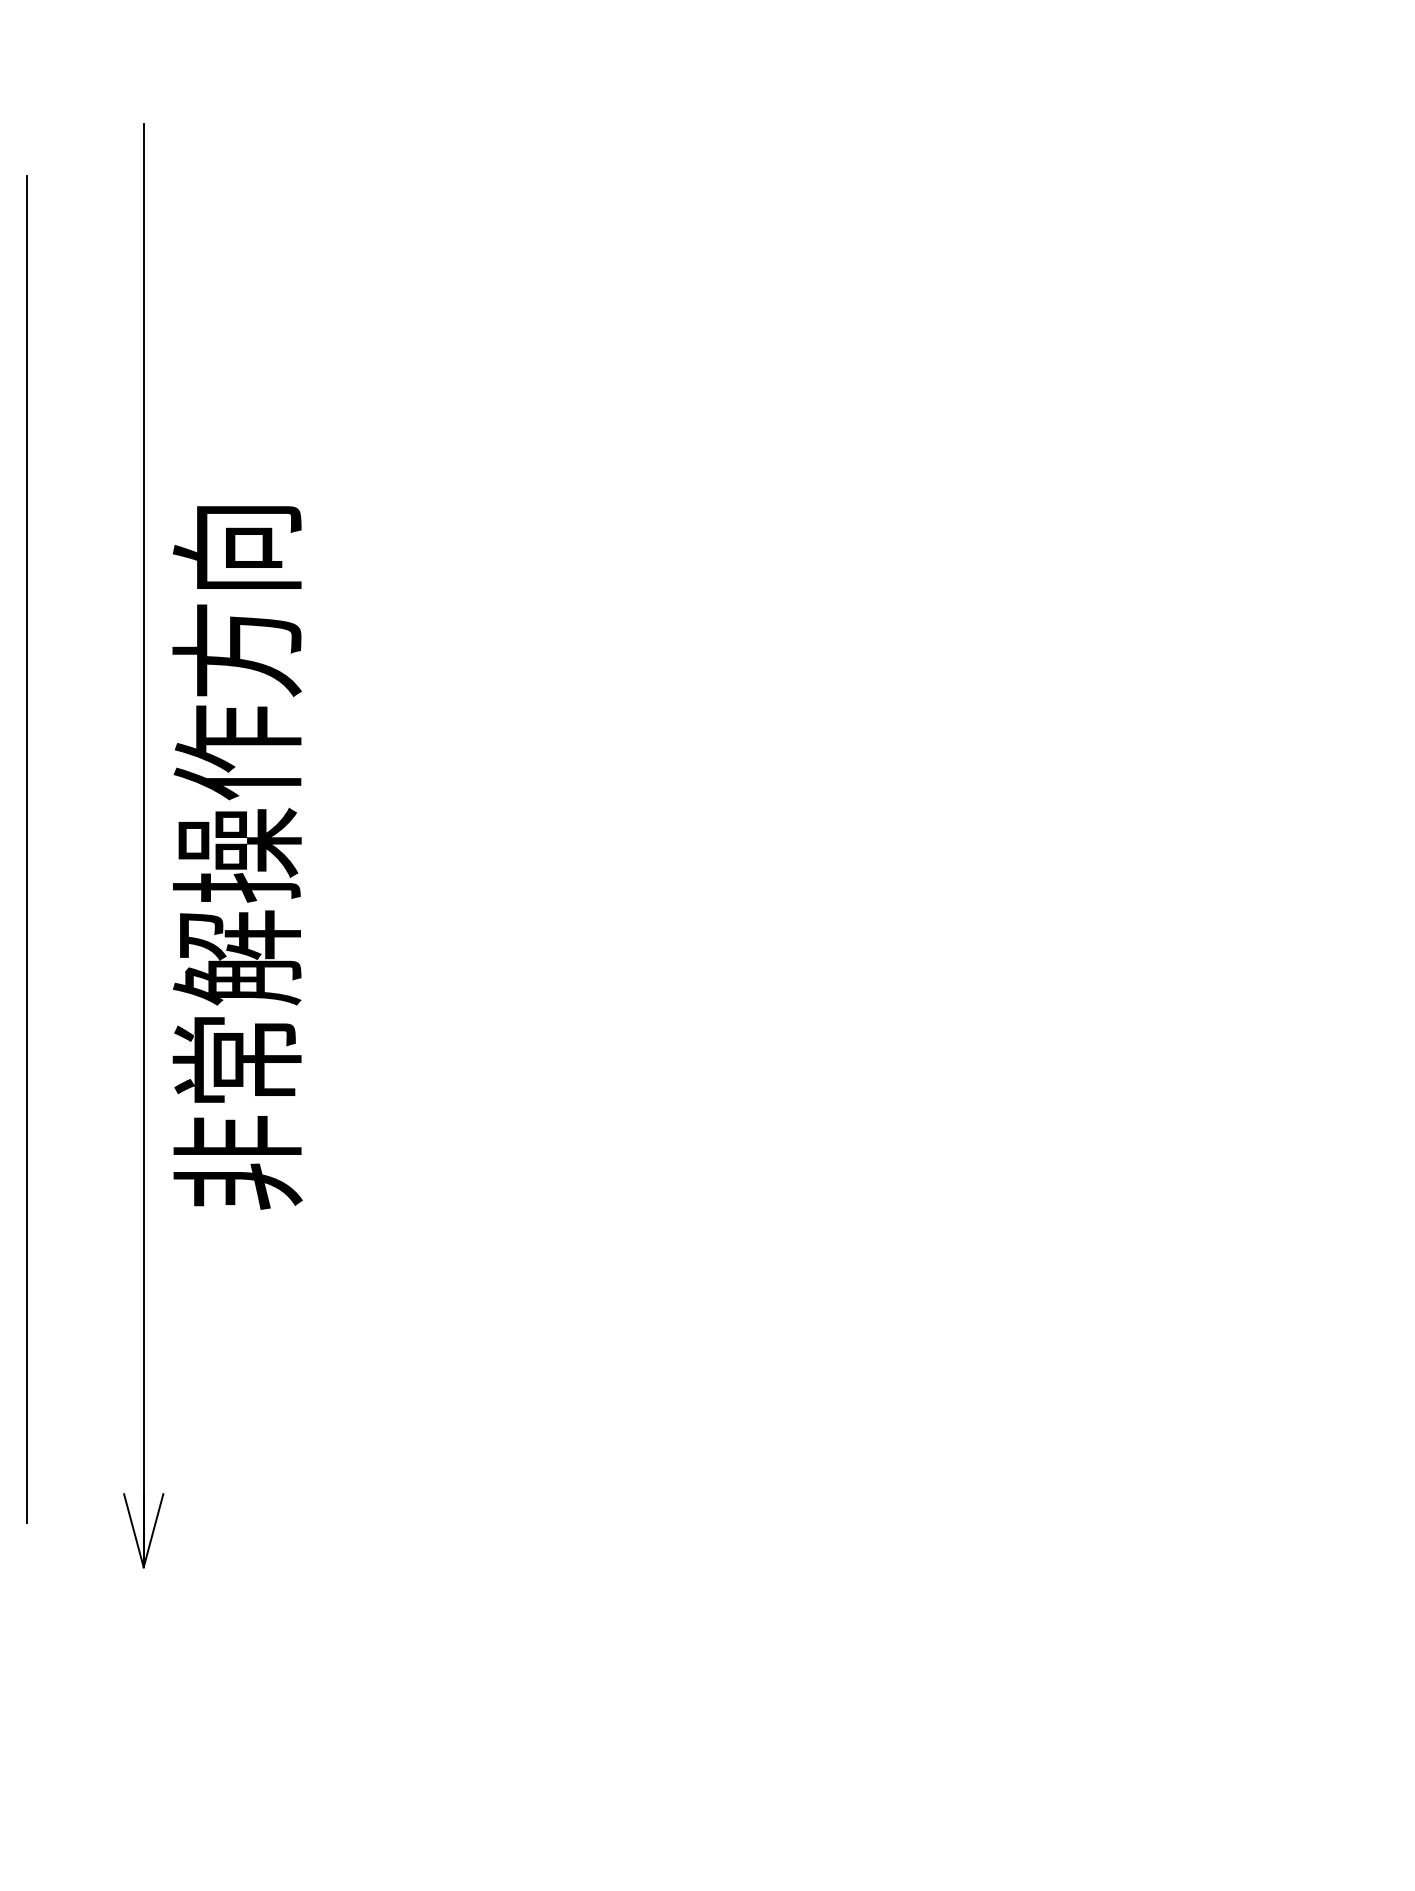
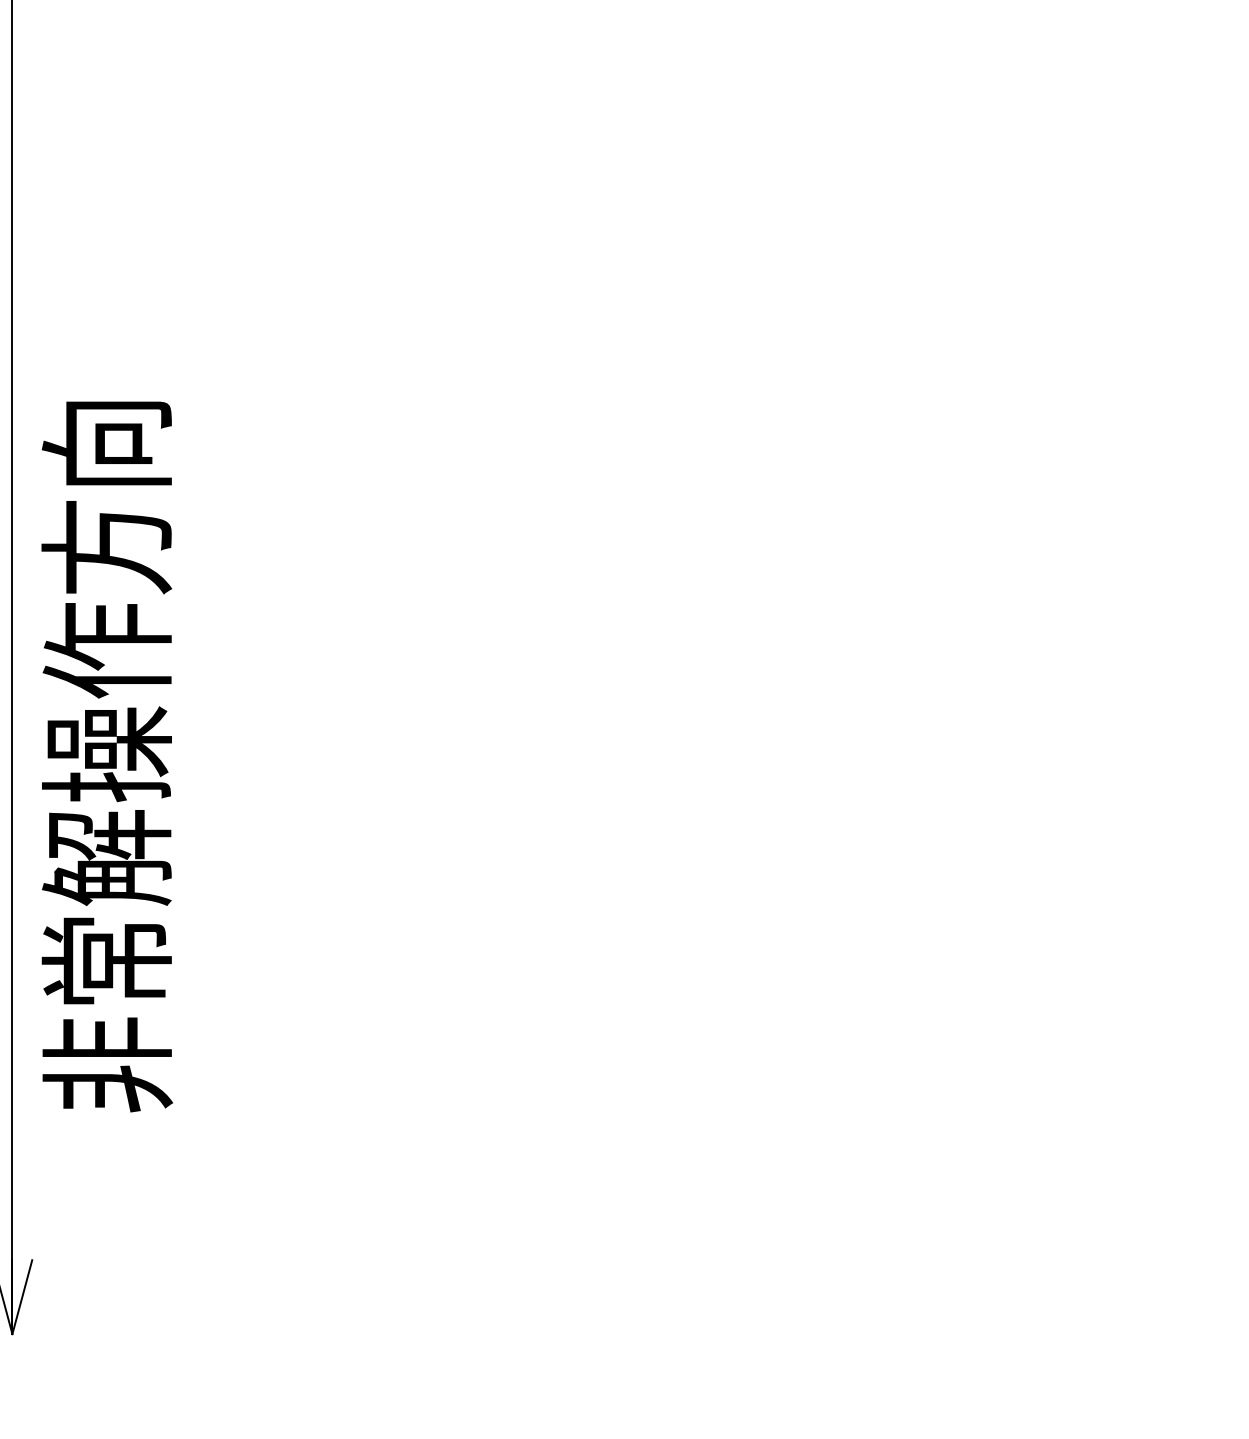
text: (237, 857) -> (107, 756), moved

